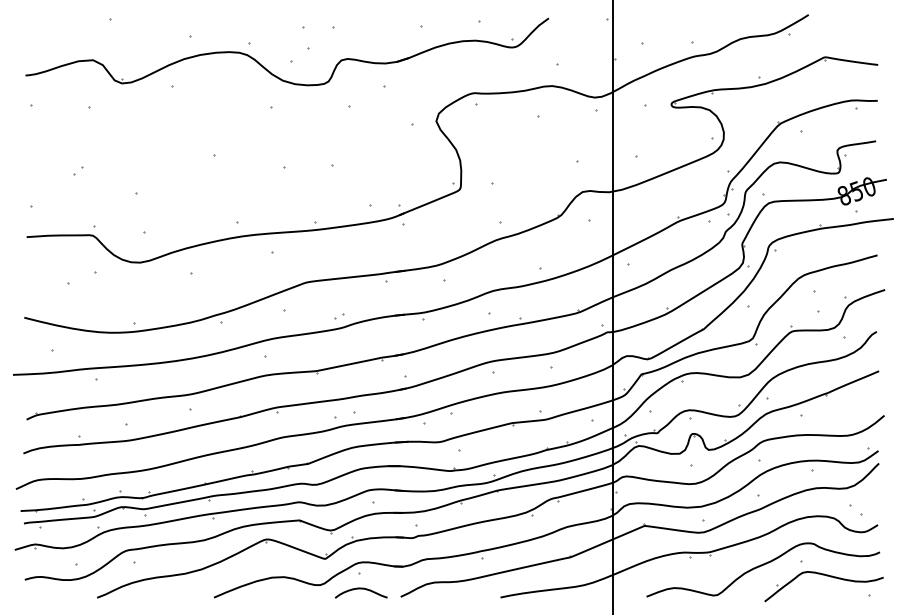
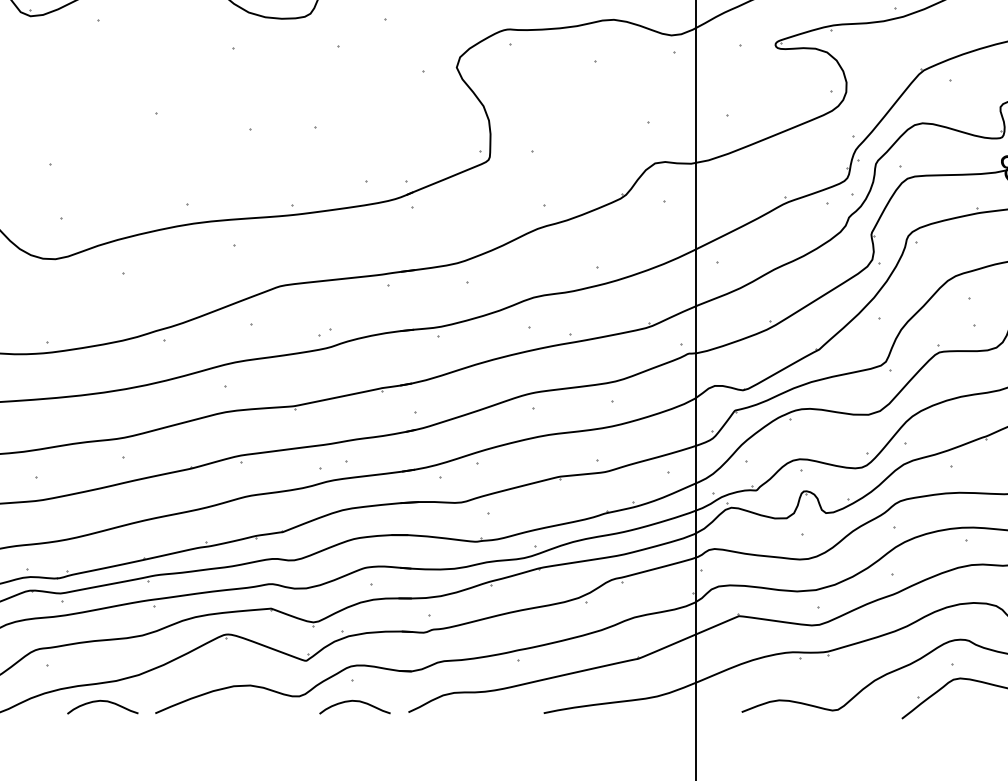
curve: (174, 589) -> (101, 702), added

